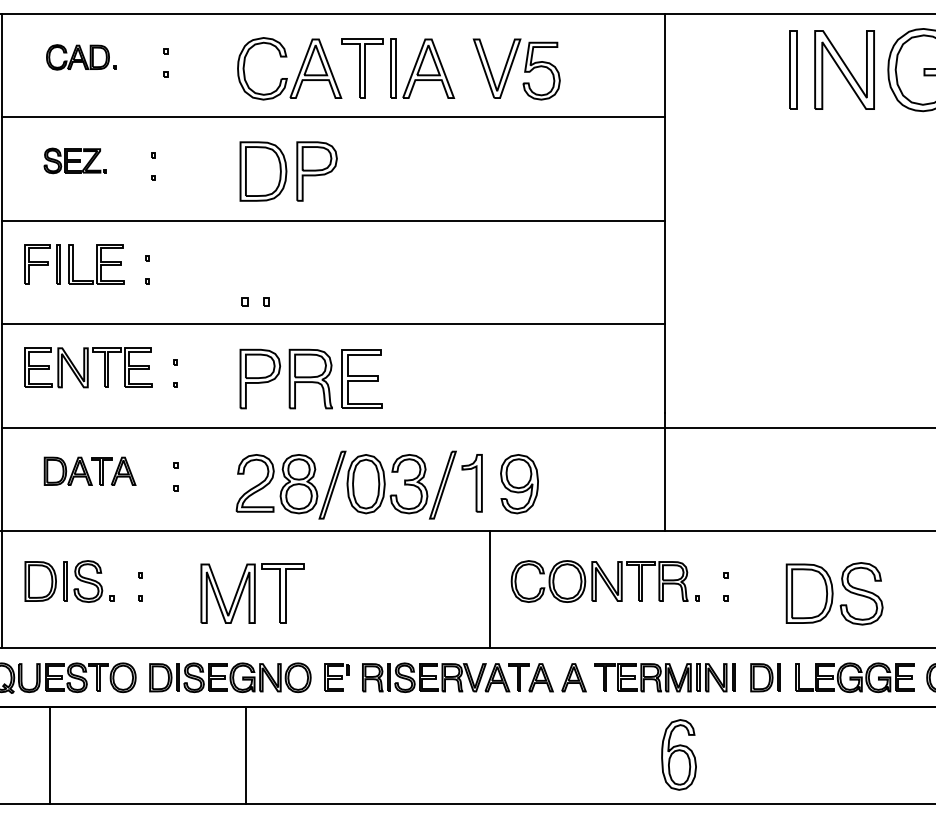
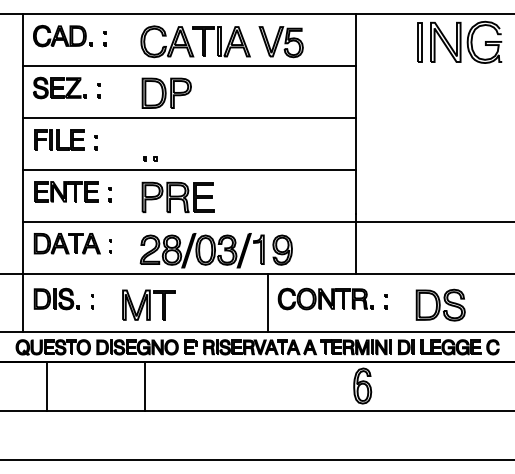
part: (80, 56) -> (62, 35), size x1.67
part: (74, 159) -> (59, 87), size x1.67
part: (88, 470) -> (66, 243), size x1.43

